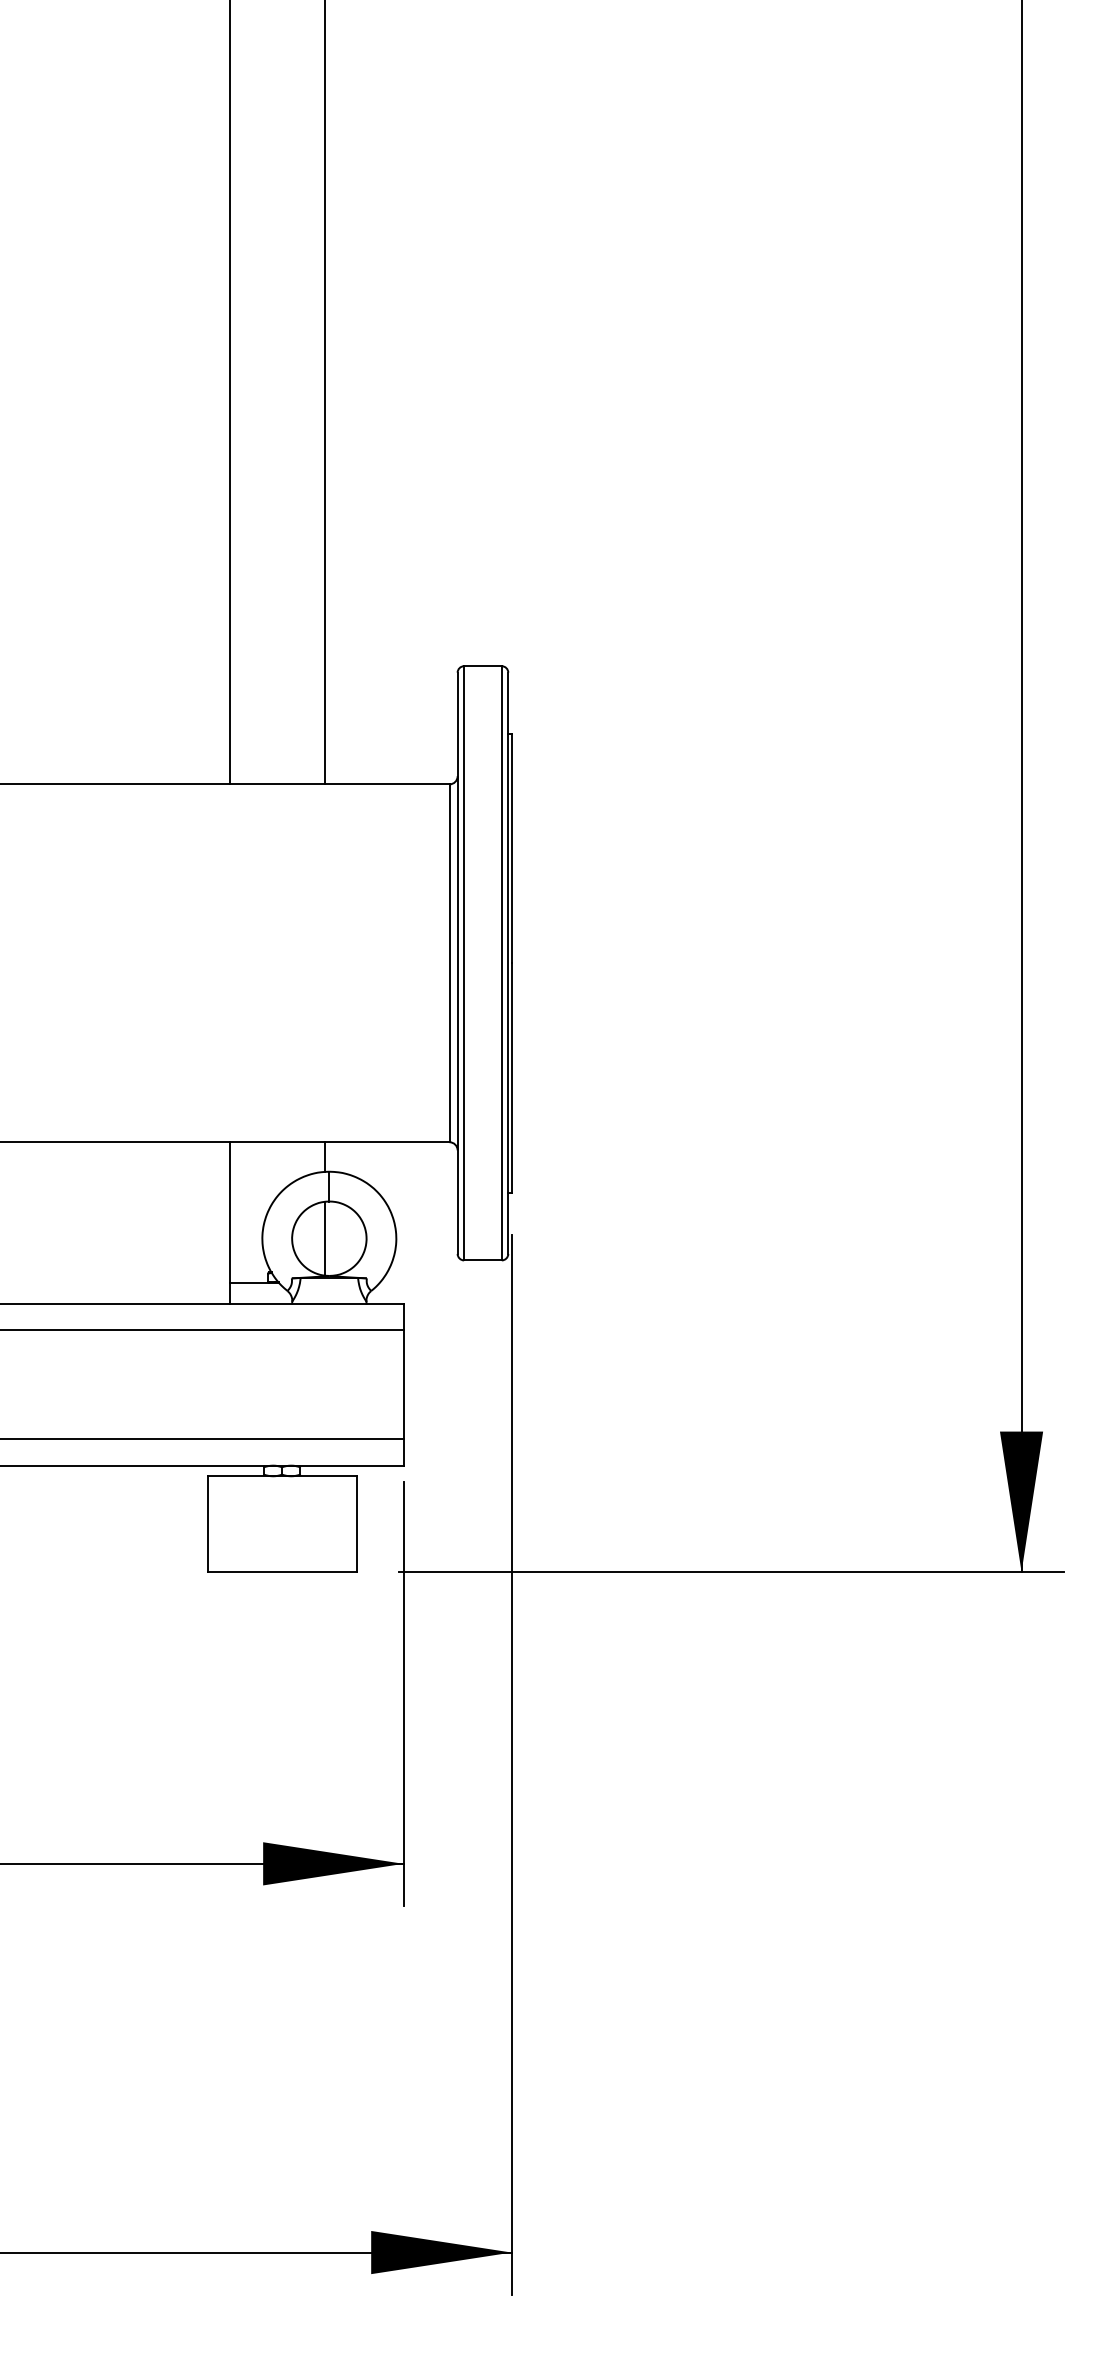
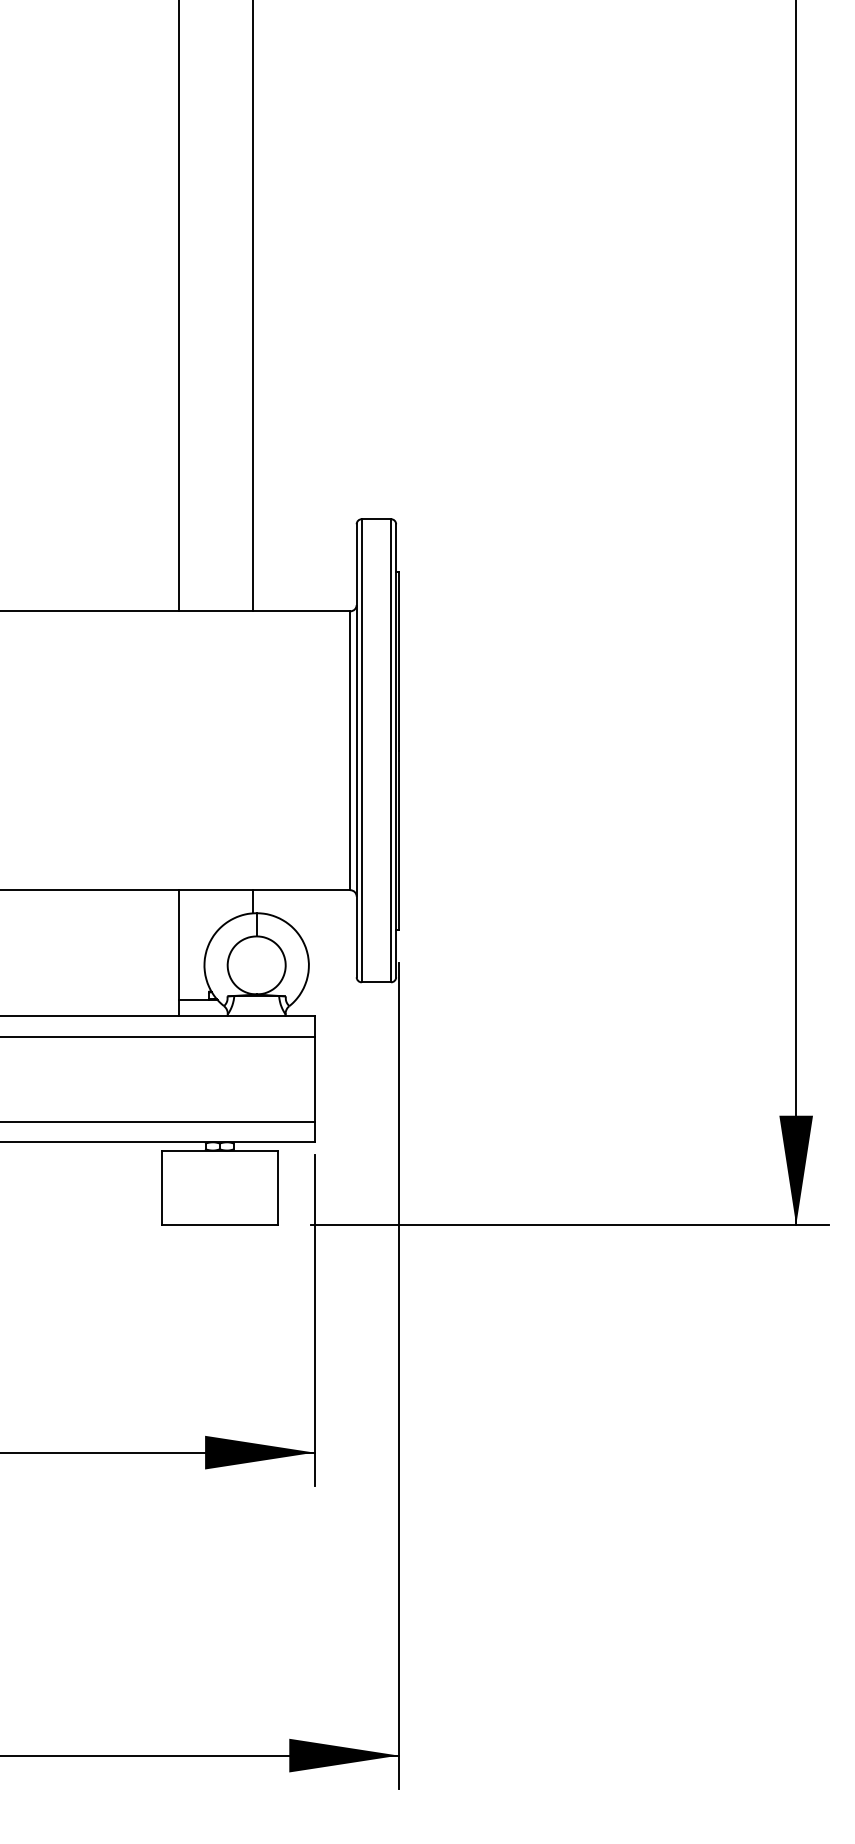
line: (324, 1238) -> (252, 965), removed

